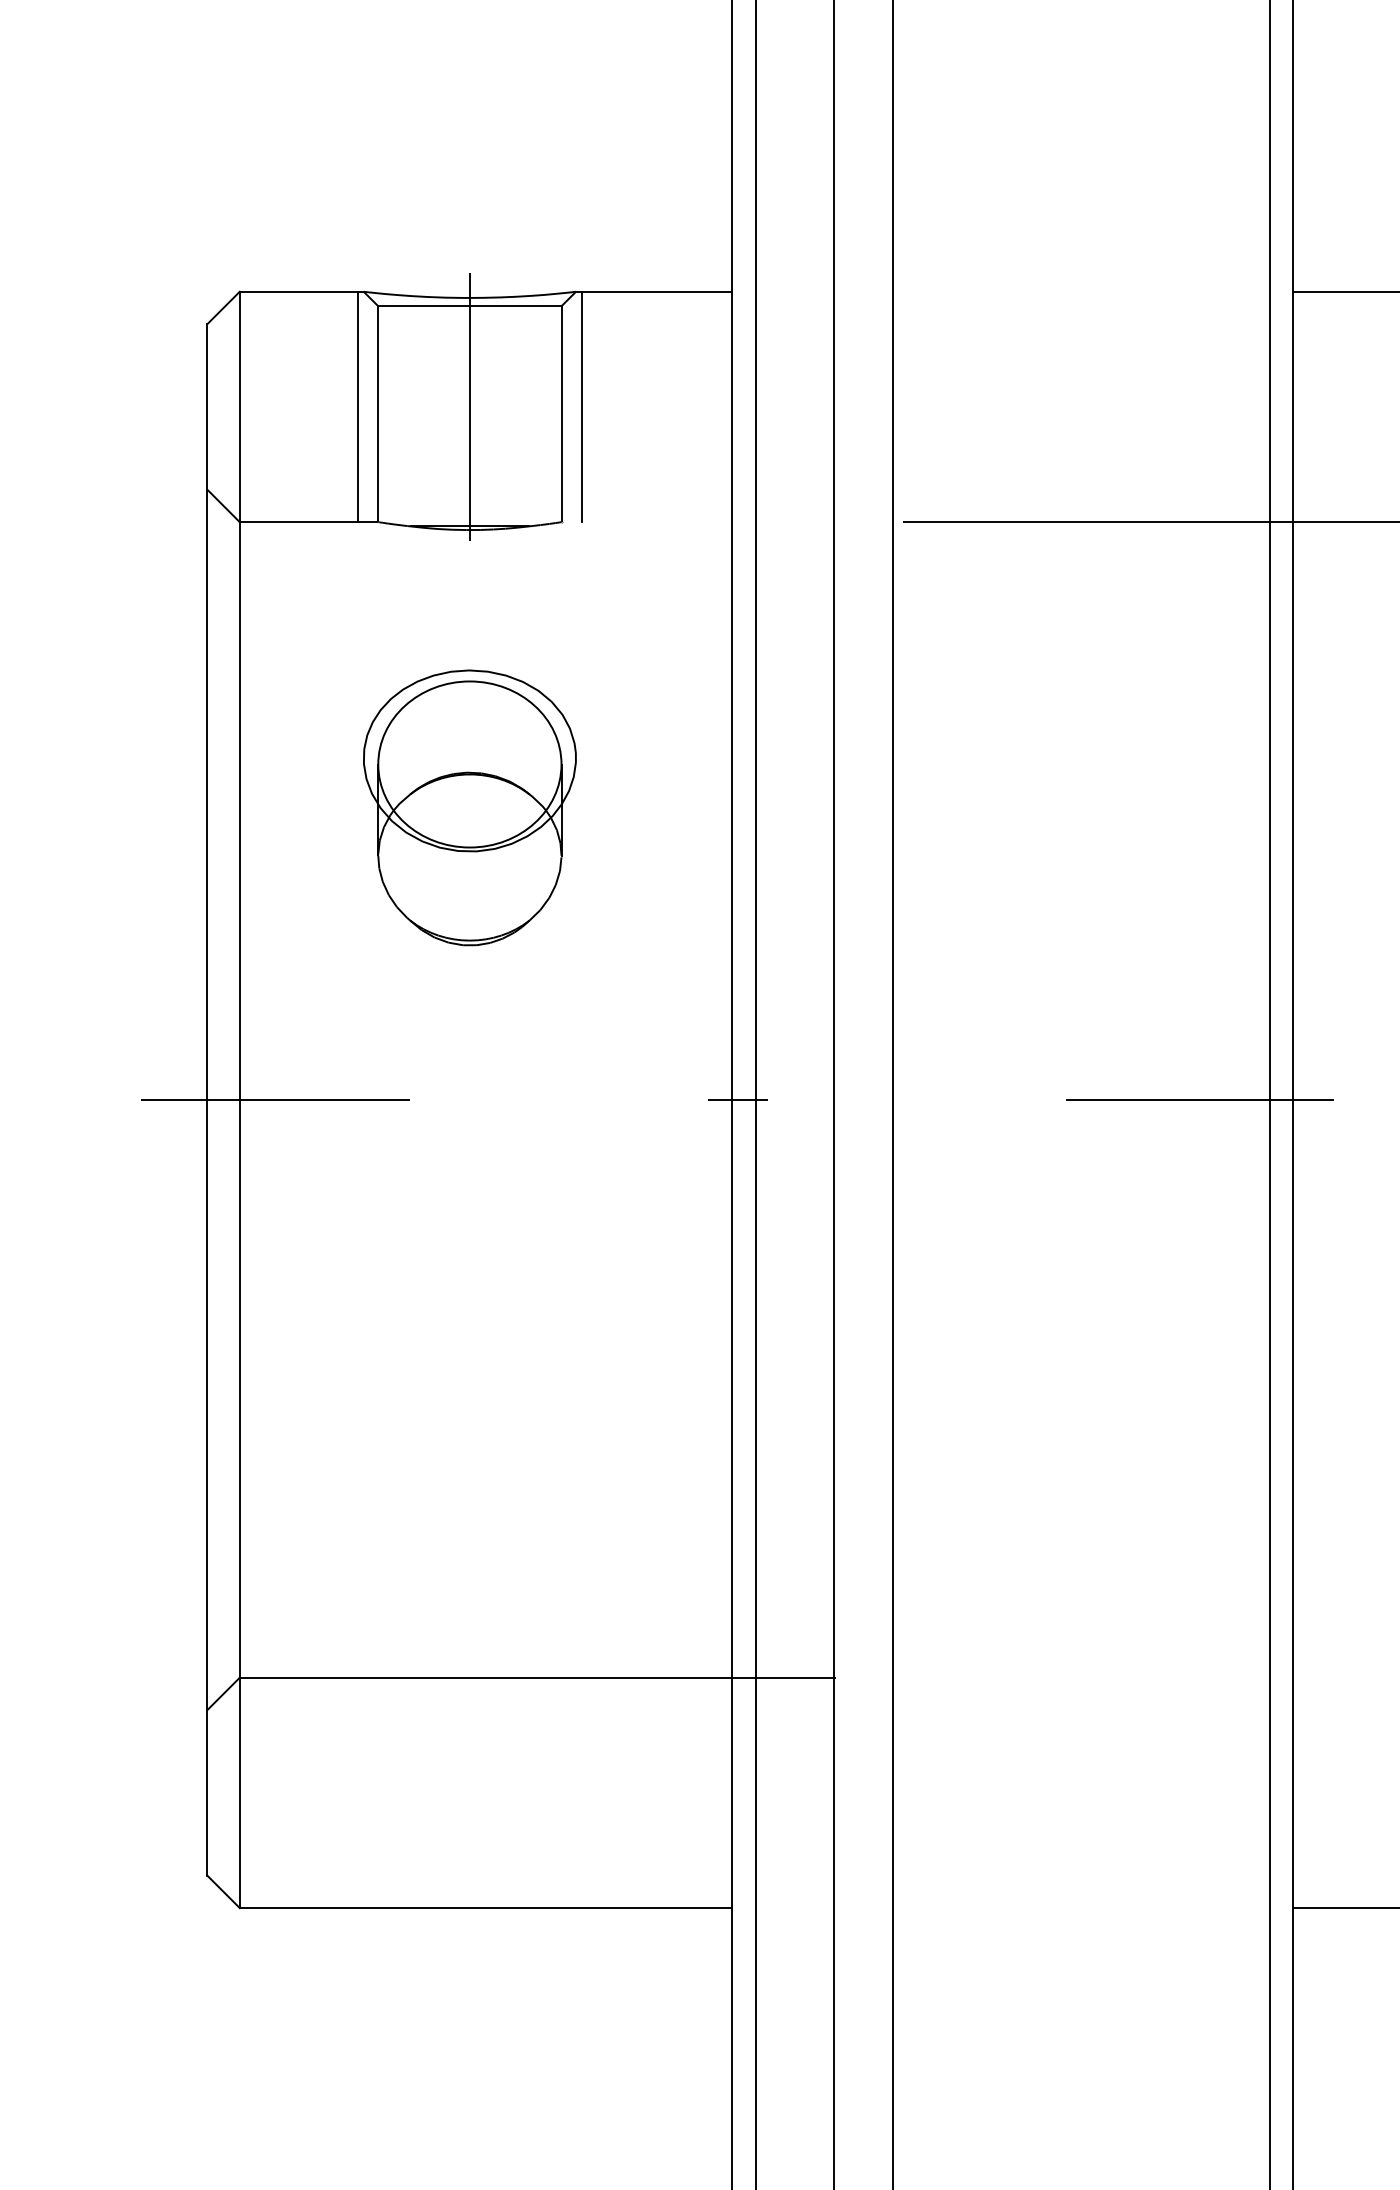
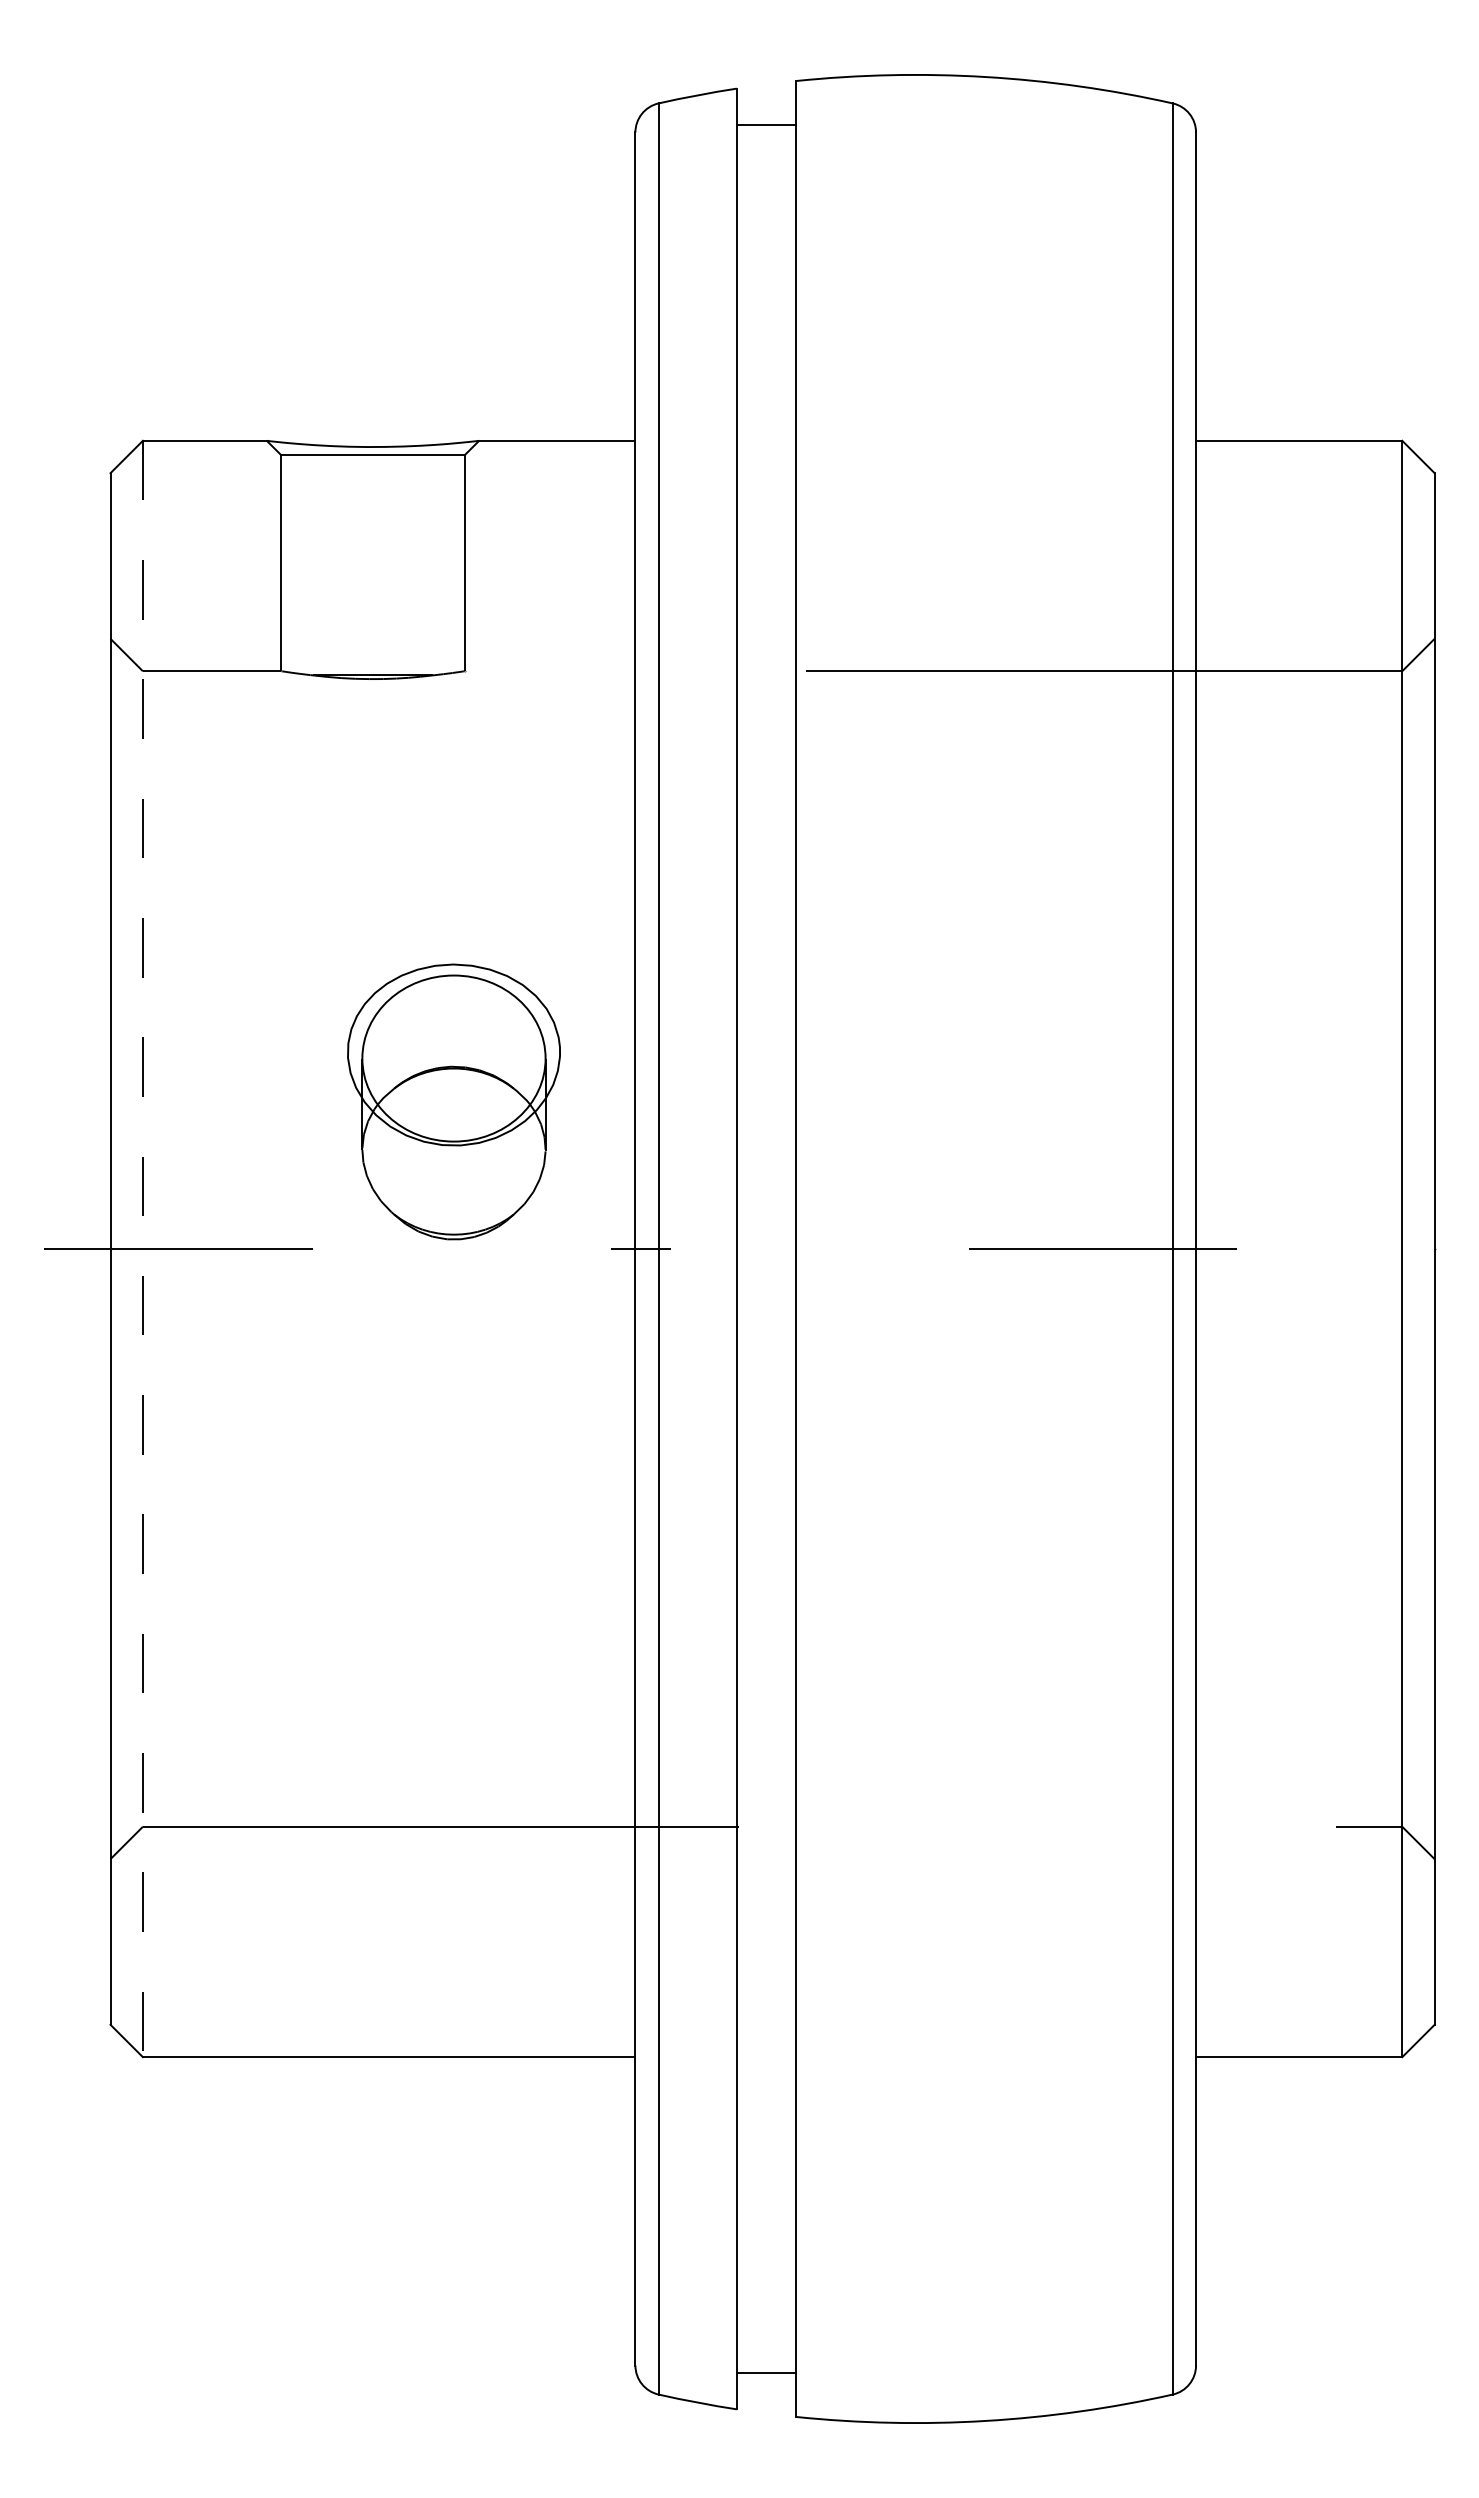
line: (358, 406) -> (261, 555), removed
line: (581, 406) -> (484, 555), removed
line: (469, 416) -> (372, 565), removed
part: (469, 807) -> (453, 1101), moved
line: (239, 1100) -> (142, 1249), solid -> dashed

